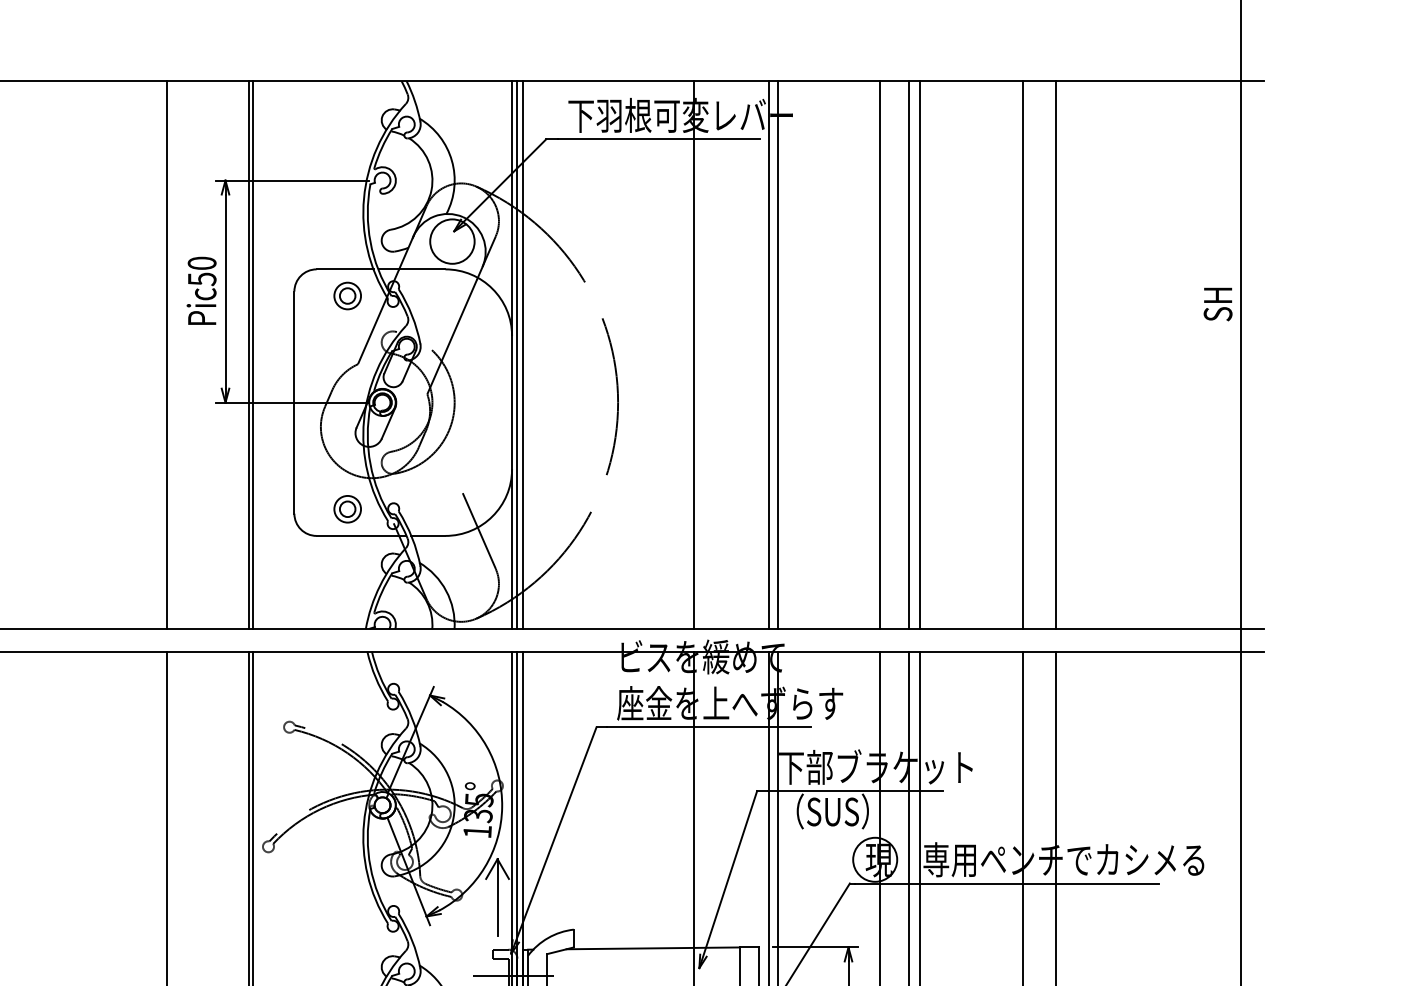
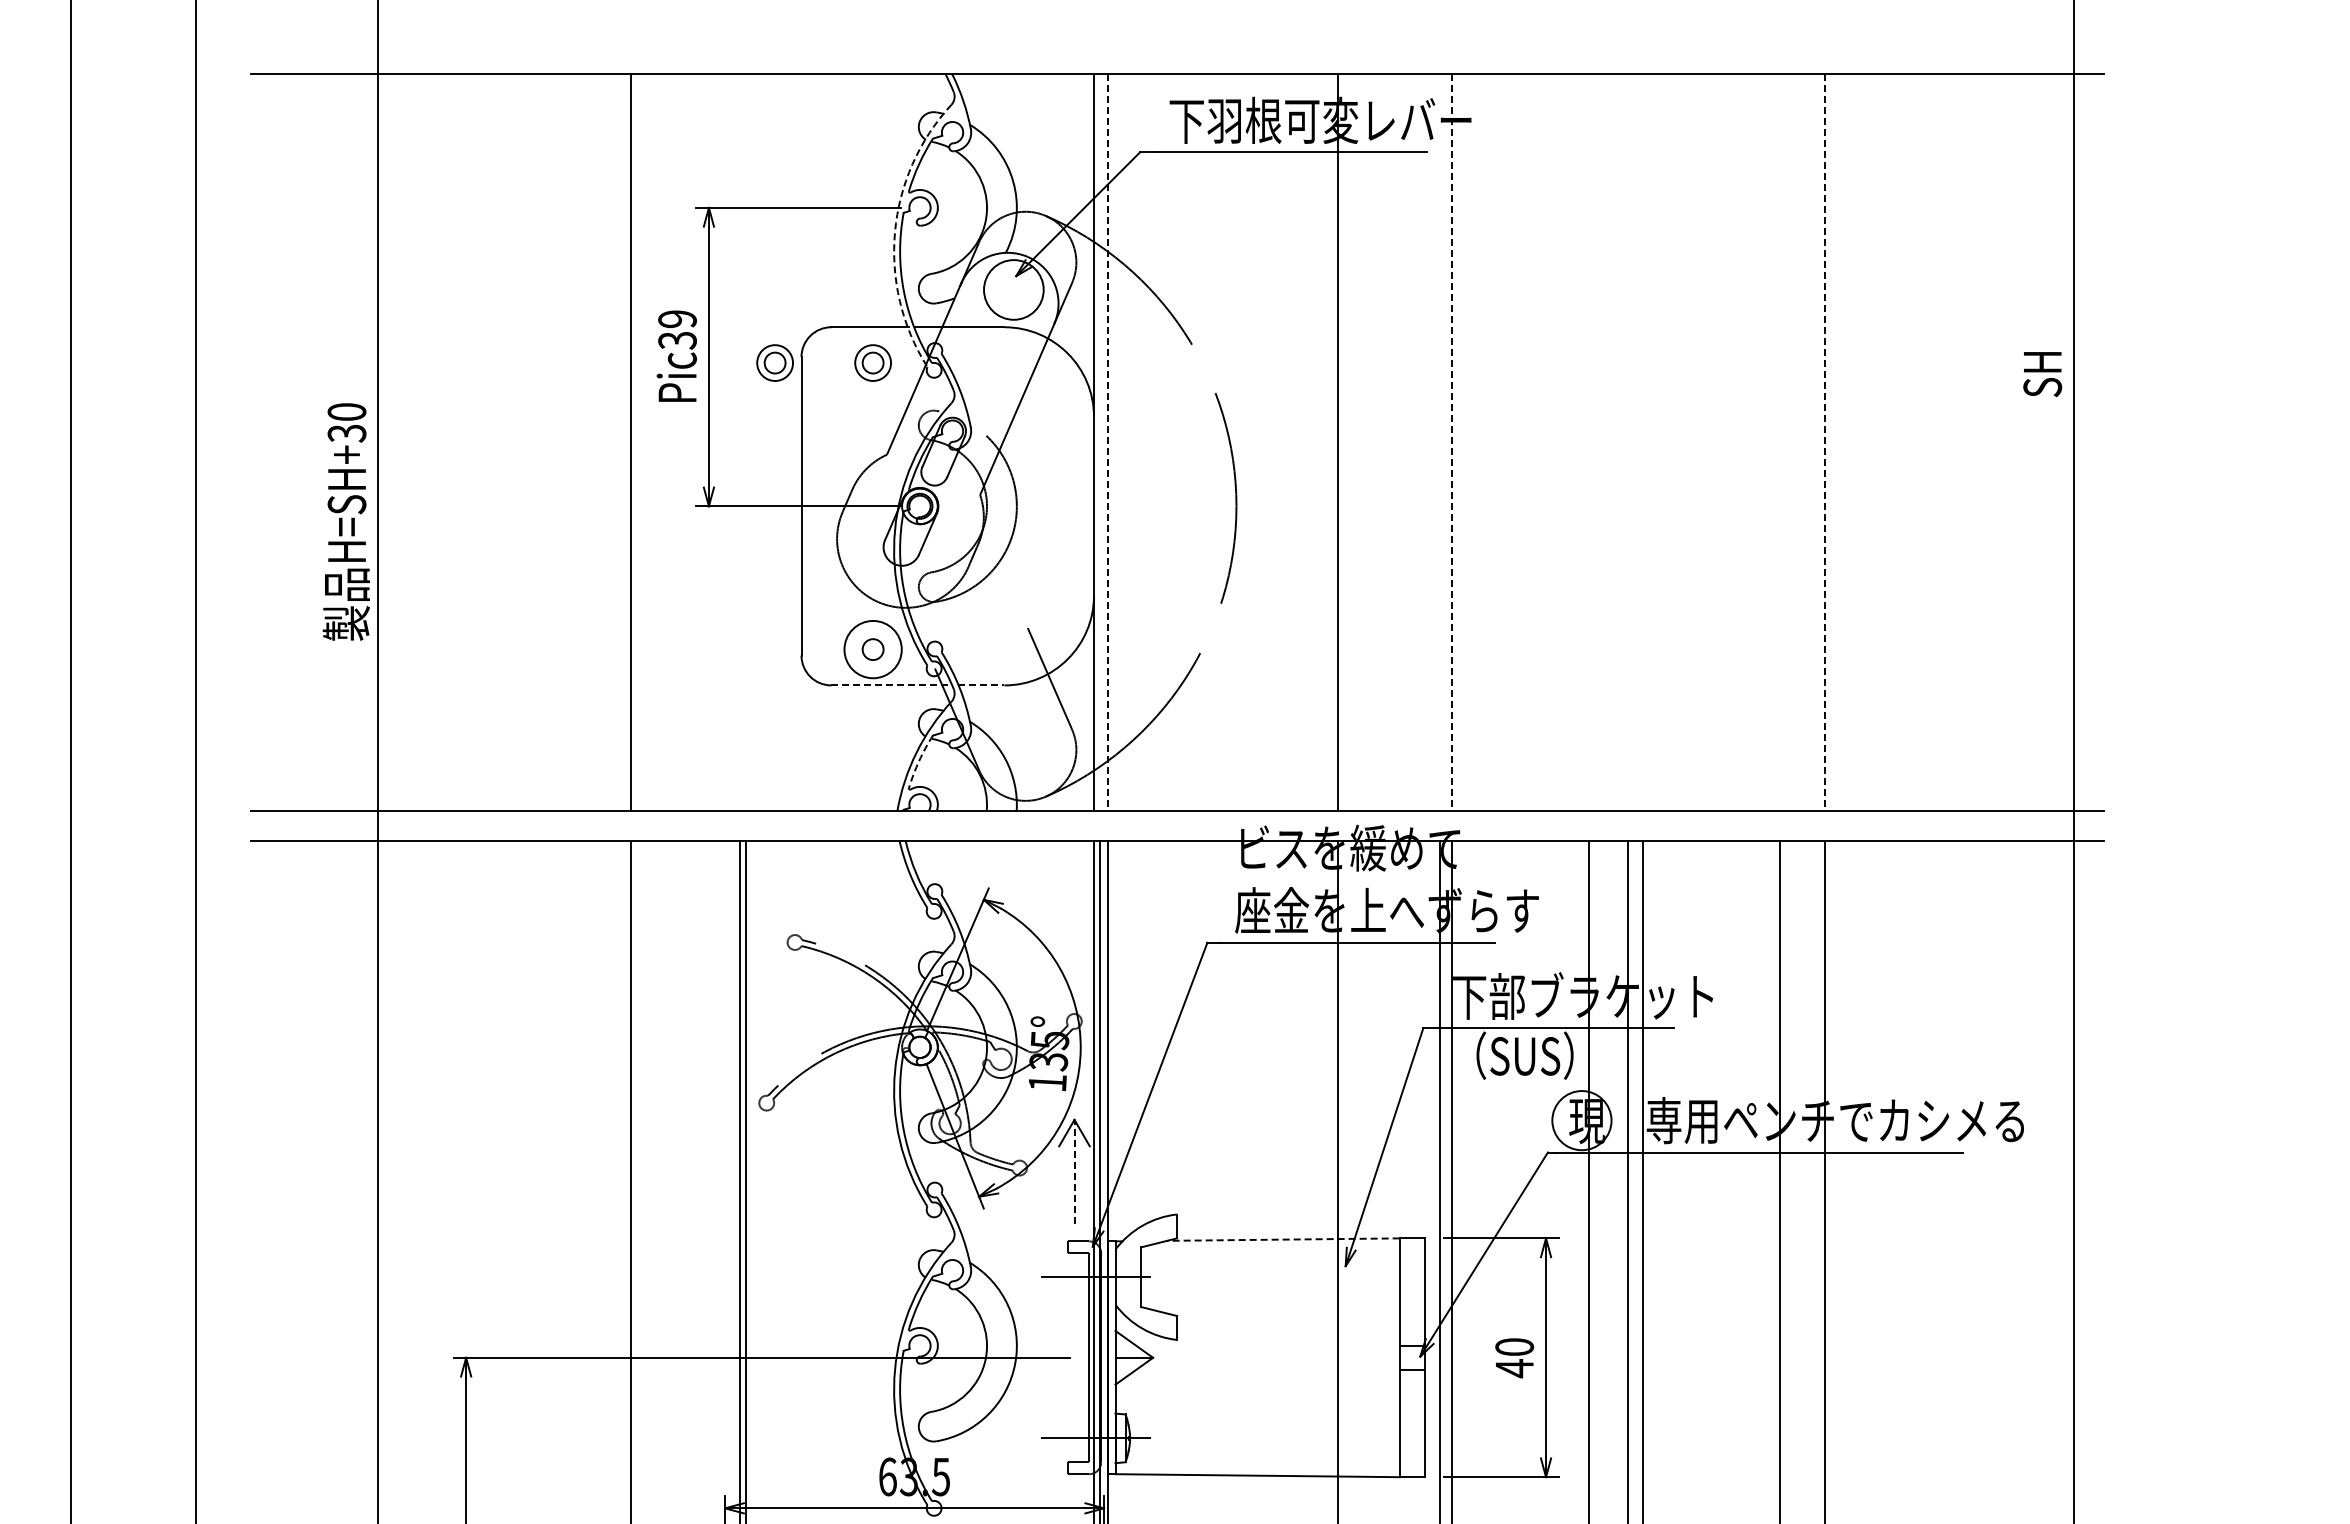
arc: (364, 198) -> (895, 231), solid -> dashed
text: (202, 271) -> (677, 329), Pic50 -> Pic39
part: (274, 295) -> (774, 362), added
line: (249, 355) -> (740, 442), removed
line: (252, 355) -> (745, 442), removed
line: (516, 355) -> (1099, 442), removed
line: (522, 355) -> (1108, 443), solid -> dashed
line: (769, 355) -> (1439, 442), removed
line: (778, 355) -> (1451, 443), solid -> dashed
line: (880, 355) -> (1588, 442), removed
line: (909, 355) -> (1627, 442), removed
line: (920, 355) -> (1642, 442), removed
line: (1022, 355) -> (1779, 442), removed
line: (1055, 355) -> (1824, 443), solid -> dashed
circle: (347, 509) -> (873, 649), size x1.6
line: (361, 535) -> (891, 685), solid -> dashed
line: (428, 535) -> (981, 685), solid -> dashed
arc: (382, 592) -> (919, 761), solid -> dashed
line: (497, 897) -> (1074, 1171), solid -> dashed
line: (652, 948) -> (1282, 1239), solid -> dashed

